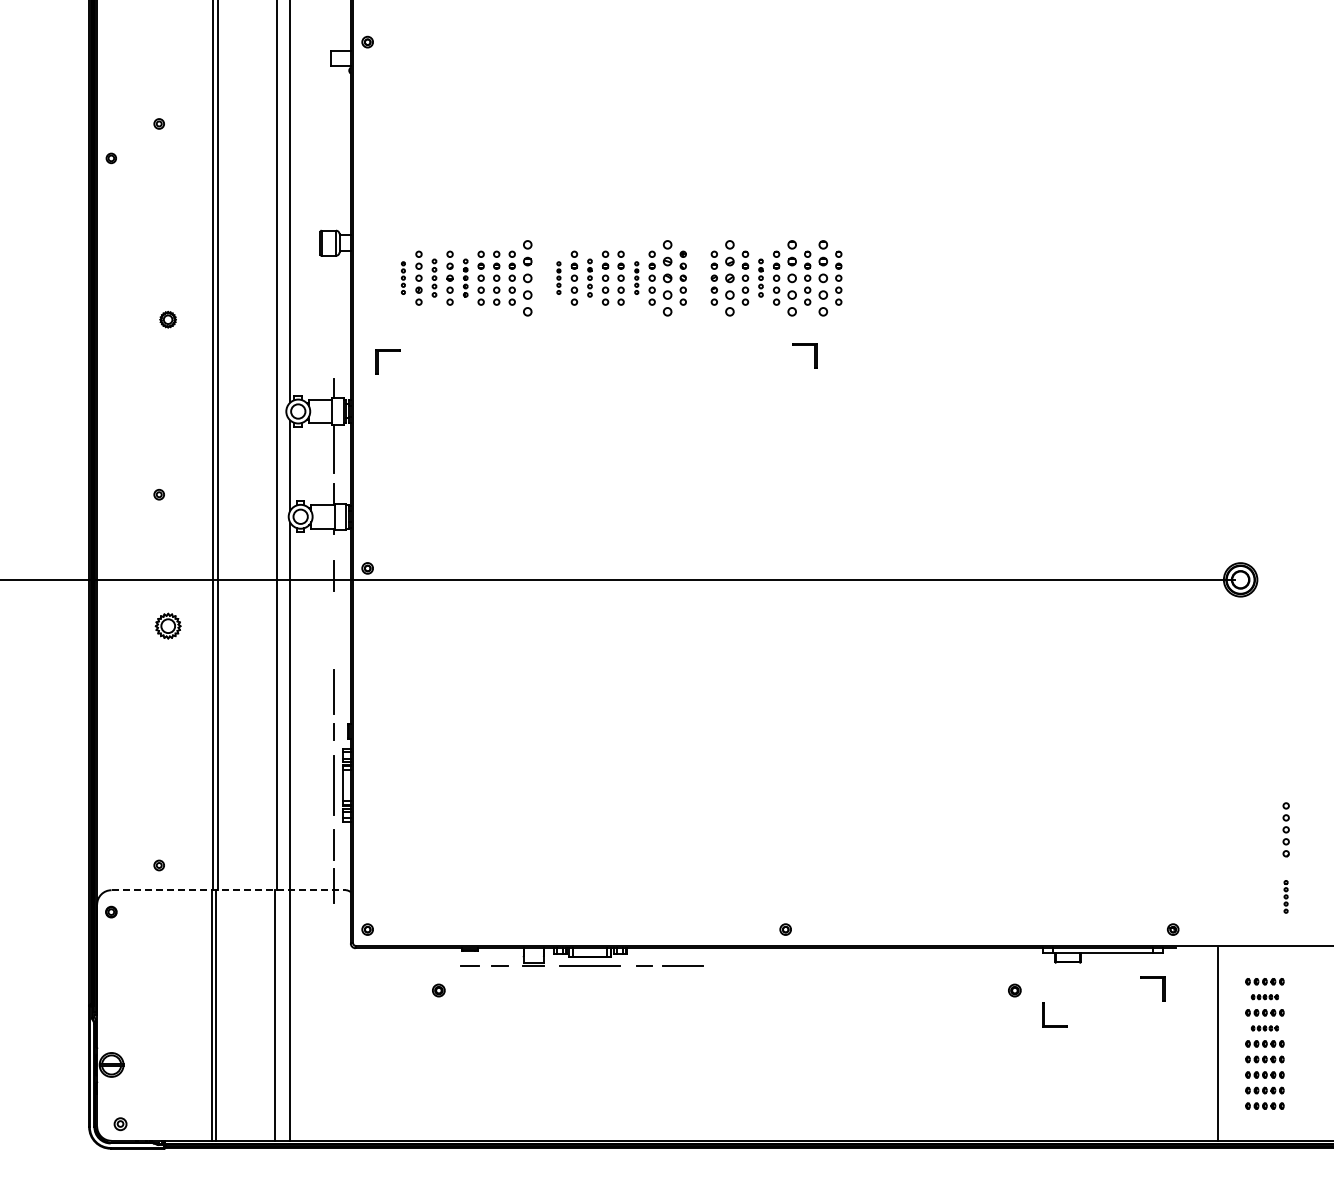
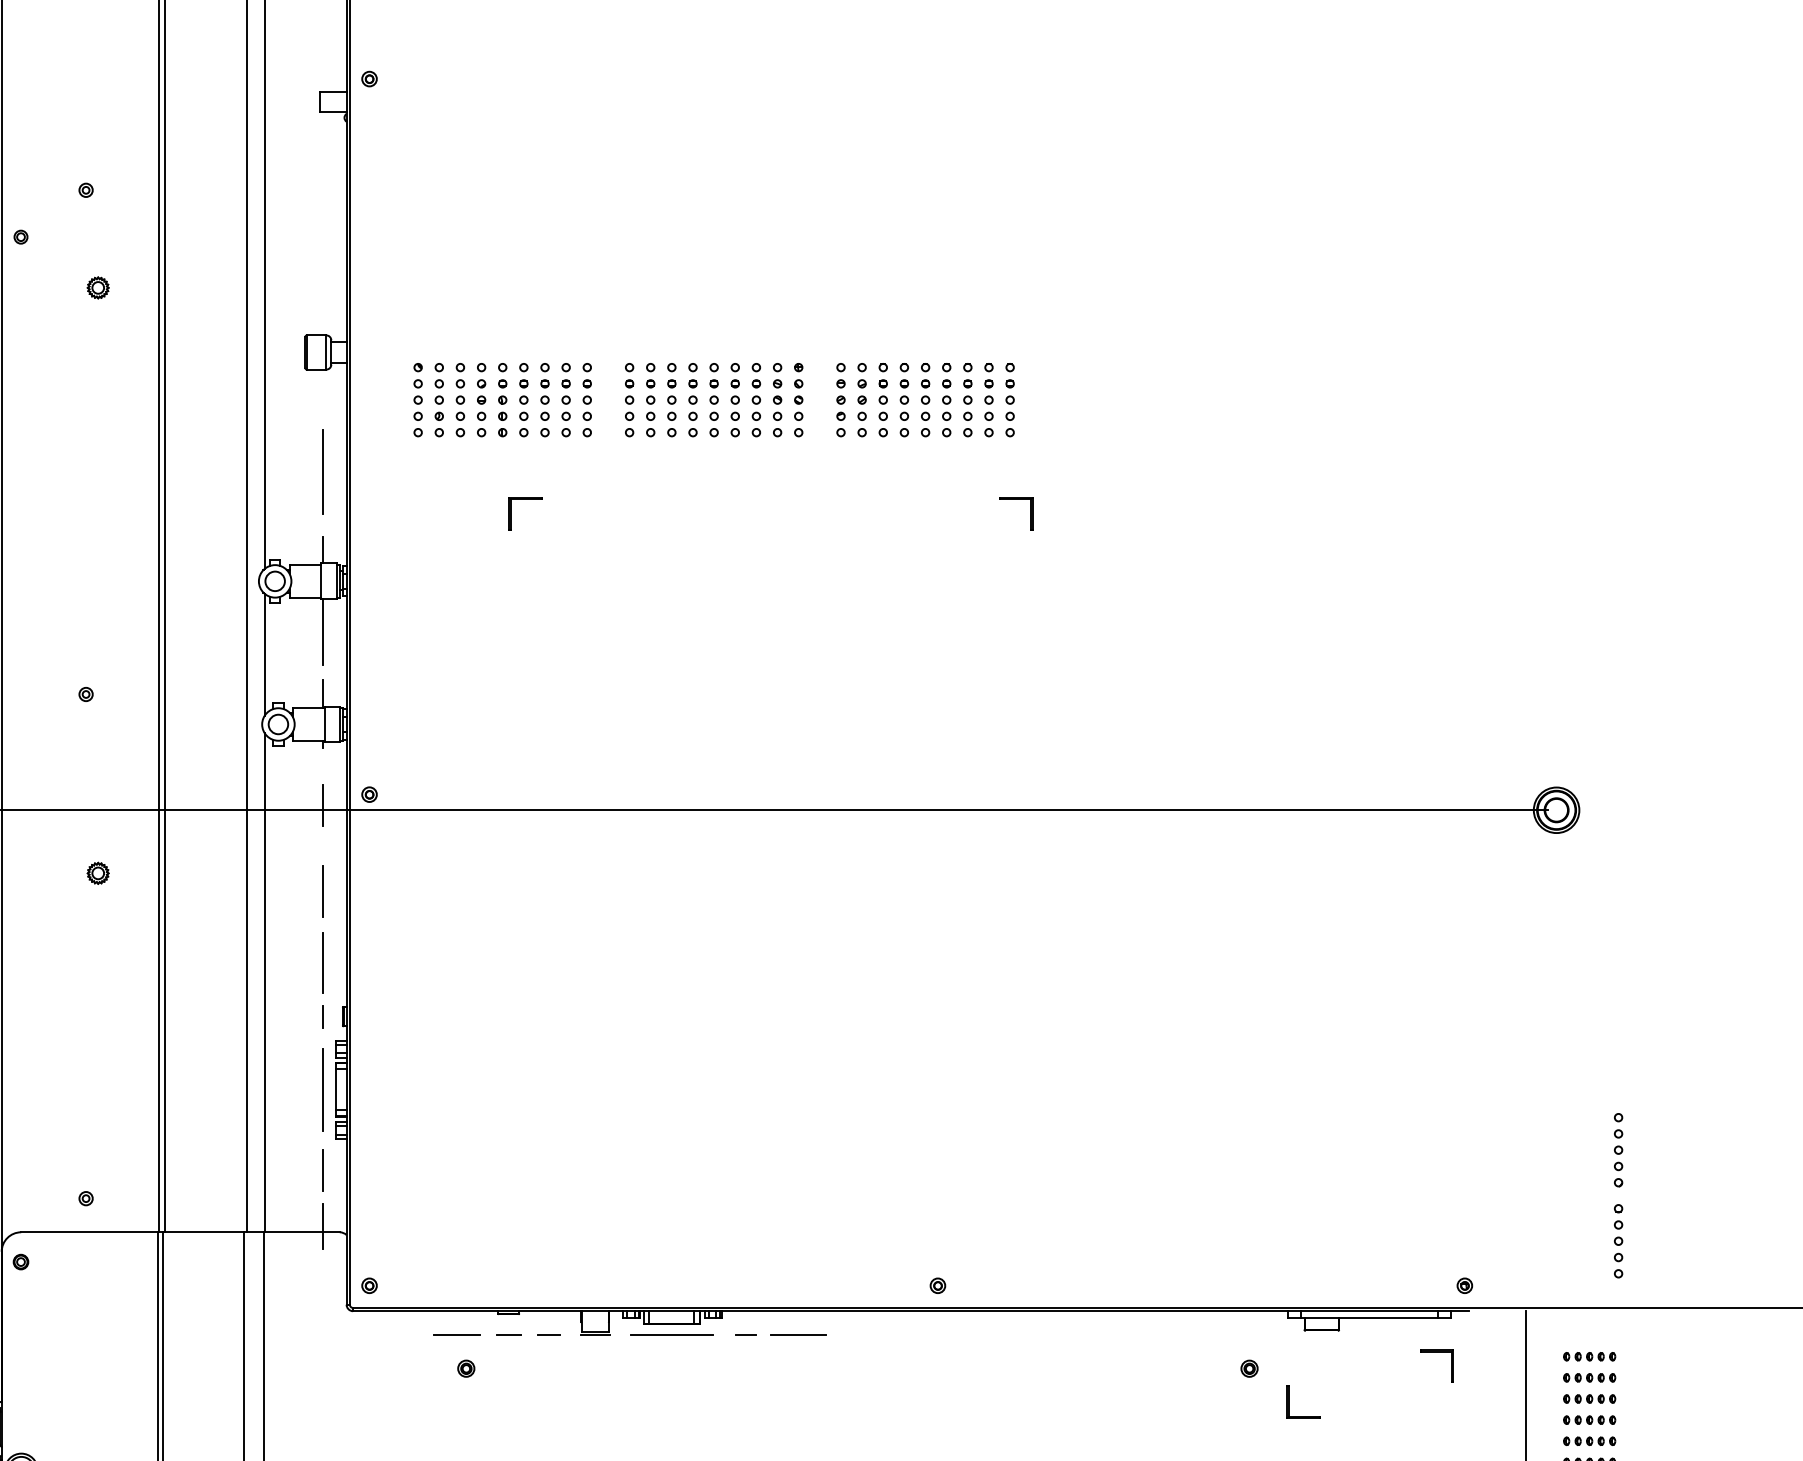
part: (403, 277) -> (418, 399), size x1.67
part: (434, 277) -> (460, 399), size x1.43
part: (465, 277) -> (502, 399), size x1.43
part: (527, 277) -> (586, 399), size x0.71
part: (558, 277) -> (629, 399), size x1.67
part: (589, 277) -> (671, 399), size x1.43
part: (636, 277) -> (735, 399), size x1.67
part: (667, 277) -> (777, 399), size x0.71
part: (729, 277) -> (861, 399), size x0.71
part: (760, 277) -> (903, 399), size x1.43
part: (791, 277) -> (945, 399), size x0.71
part: (822, 277) -> (988, 399), size x0.71
part: (167, 319) -> (97, 287), moved
line: (333, 330) -> (323, 471), added
part: (804, 345) -> (1016, 499), moved
part: (378, 361) -> (512, 513), moved
part: (167, 626) -> (97, 873), size x0.62
line: (333, 639) -> (323, 891), added
line: (229, 890) -> (181, 1232), dashed -> solid
part: (1285, 896) -> (1617, 1240), size x1.67
line: (431, 966) -> (456, 1336), added
part: (1264, 996) -> (1589, 1376), size x1.43
part: (1264, 1028) -> (1589, 1420), size x1.43

